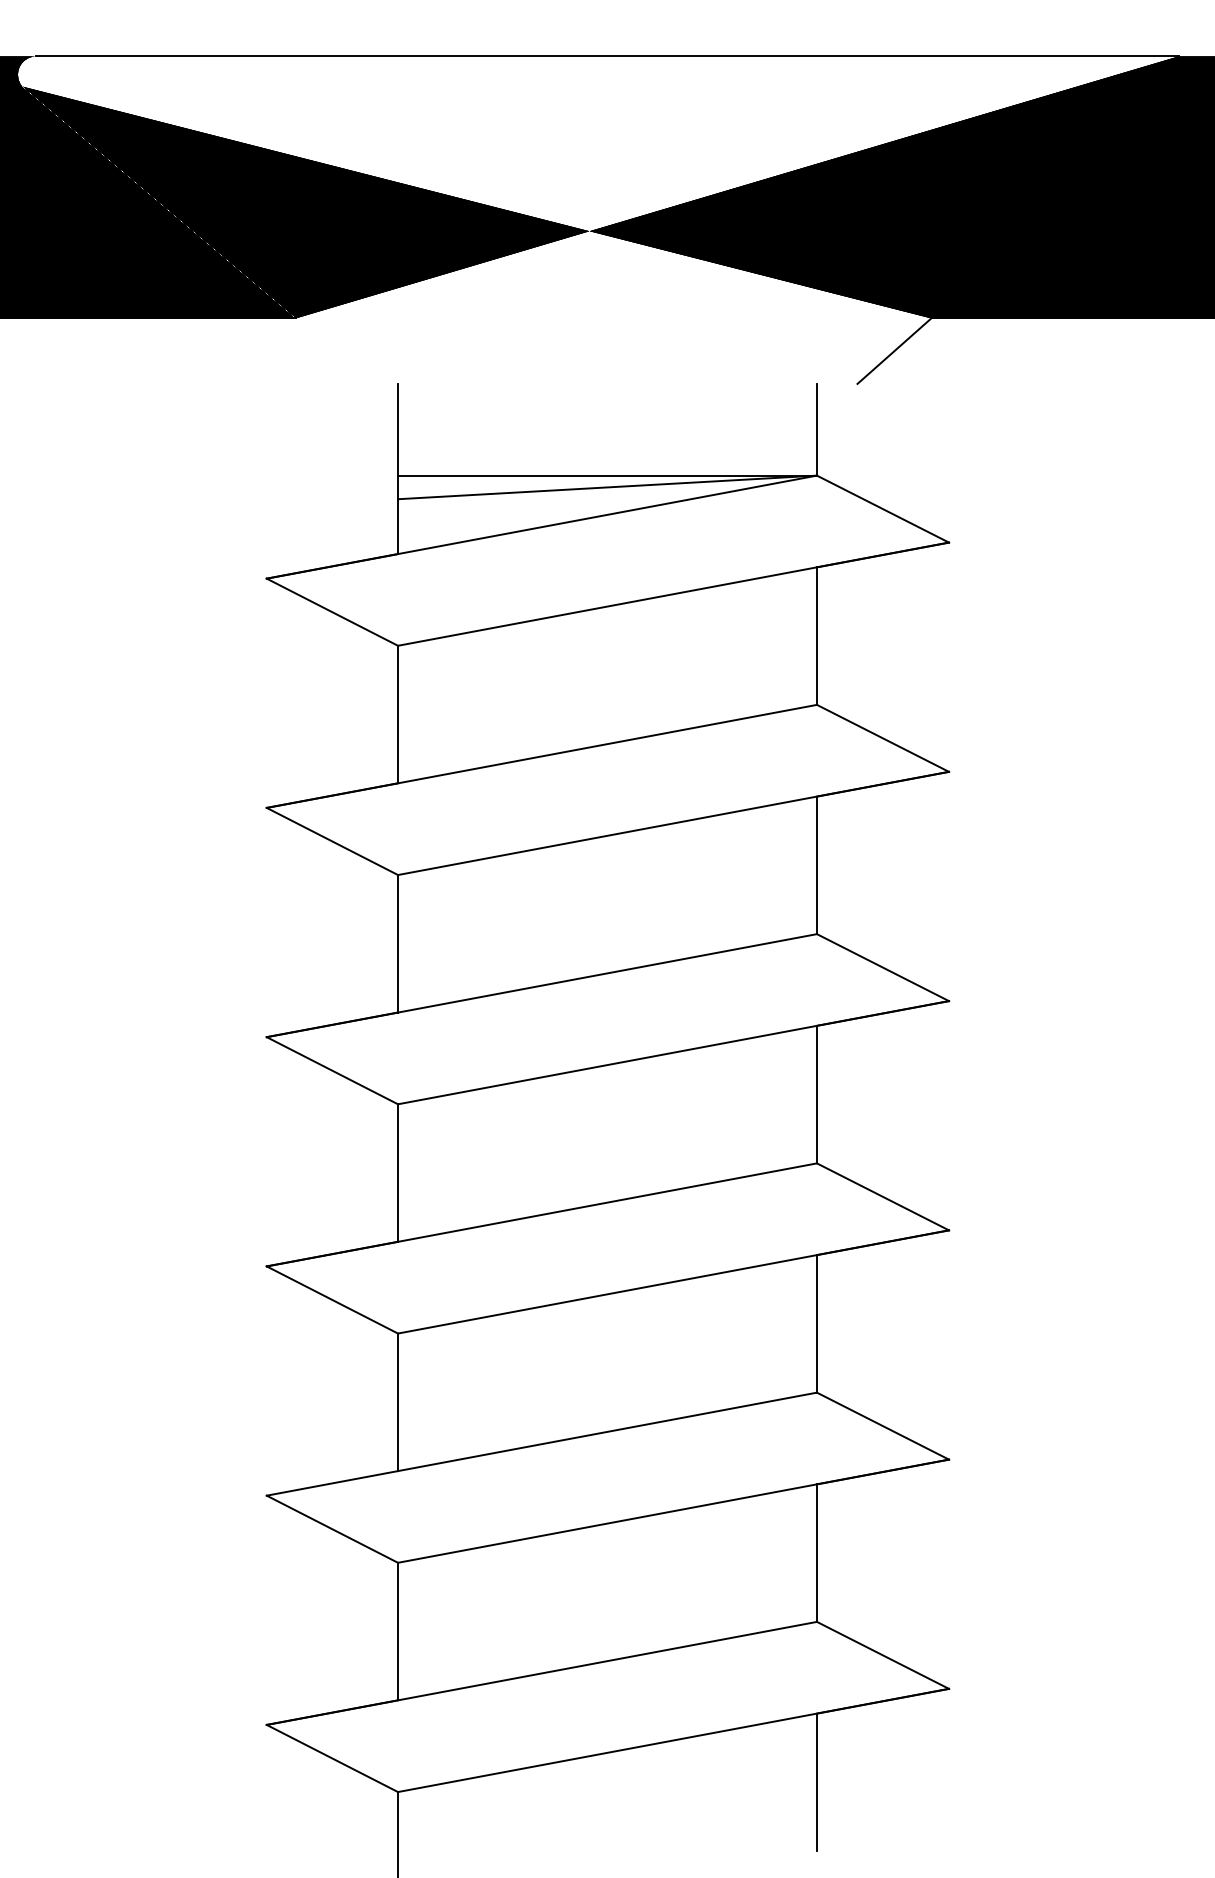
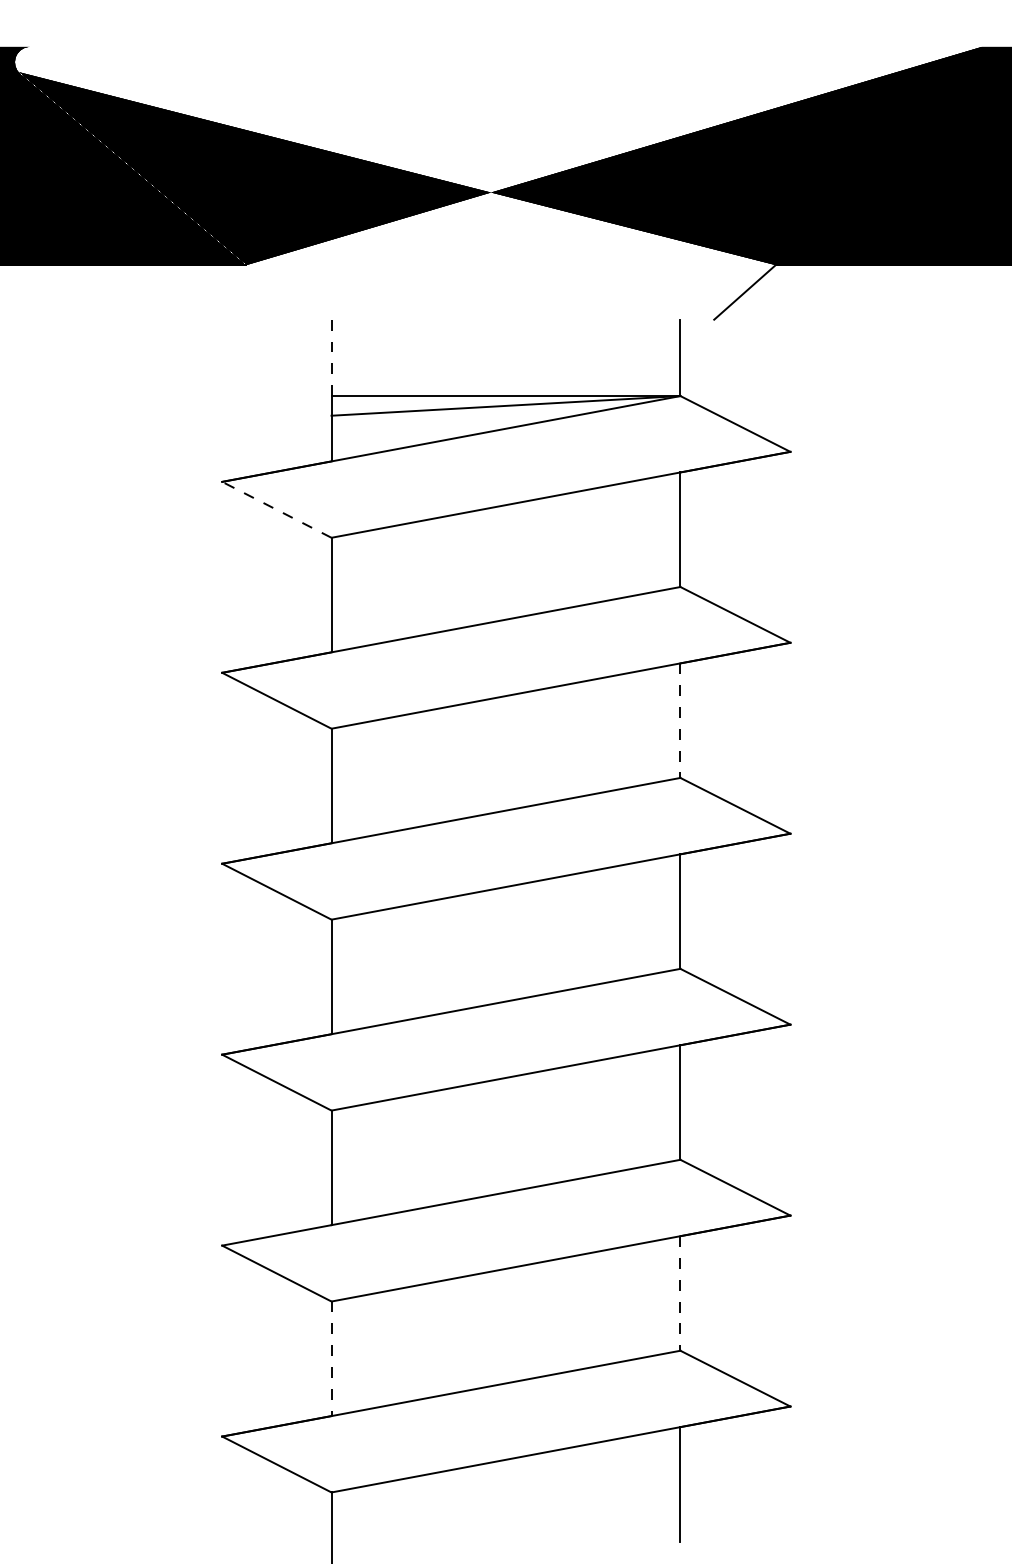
line: (606, 55) -> (505, 46), removed
line: (397, 429) -> (331, 357), solid -> dashed
line: (331, 611) -> (276, 509), solid -> dashed
line: (817, 866) -> (680, 721), solid -> dashed
line: (817, 1553) -> (680, 1293), solid -> dashed
line: (397, 1632) -> (331, 1359), solid -> dashed

